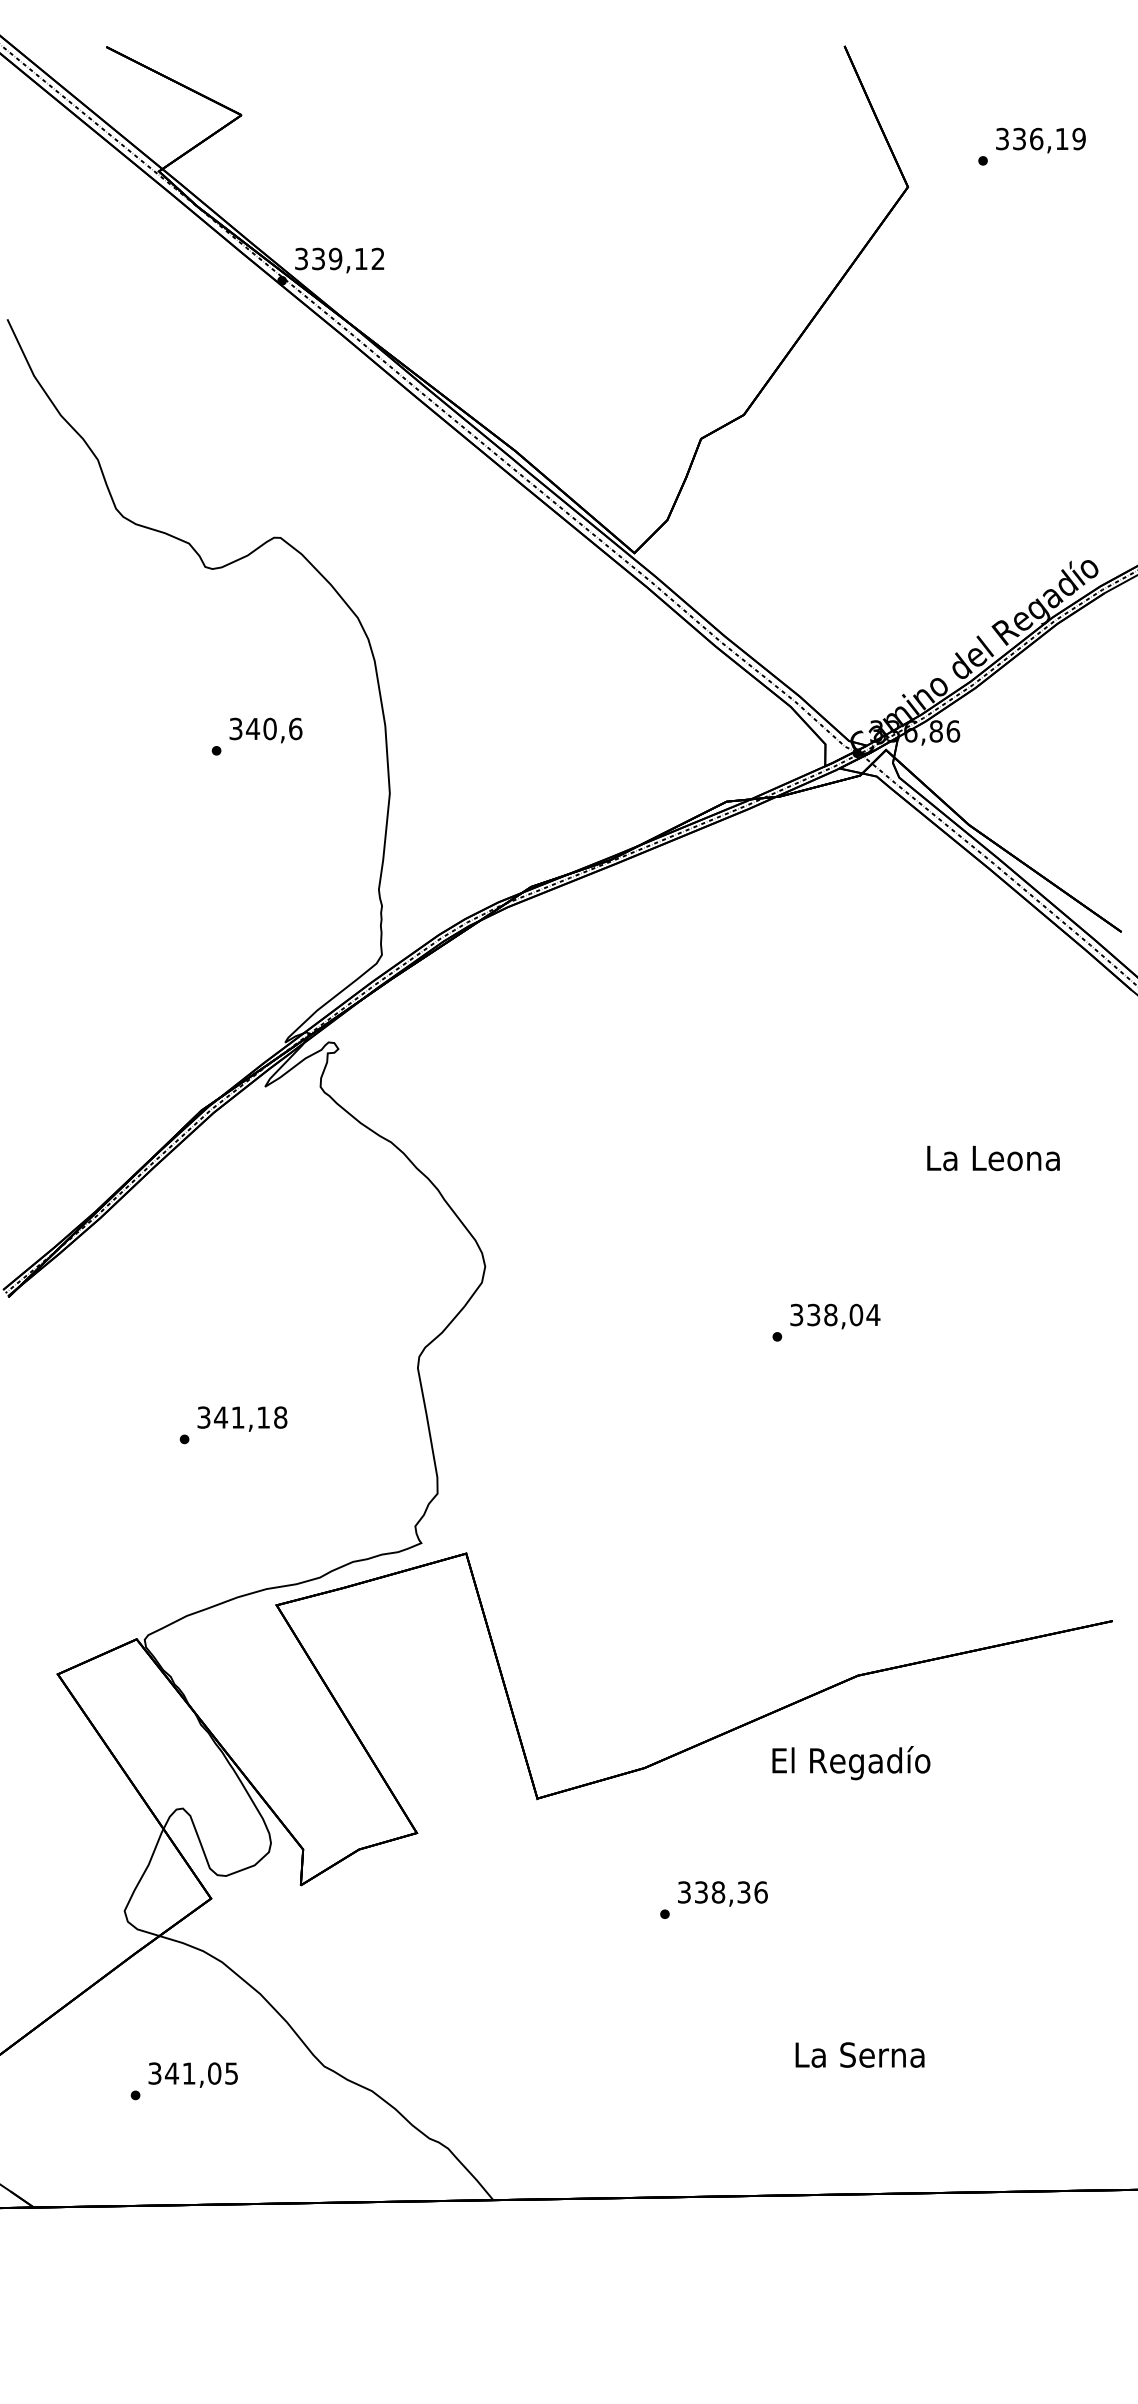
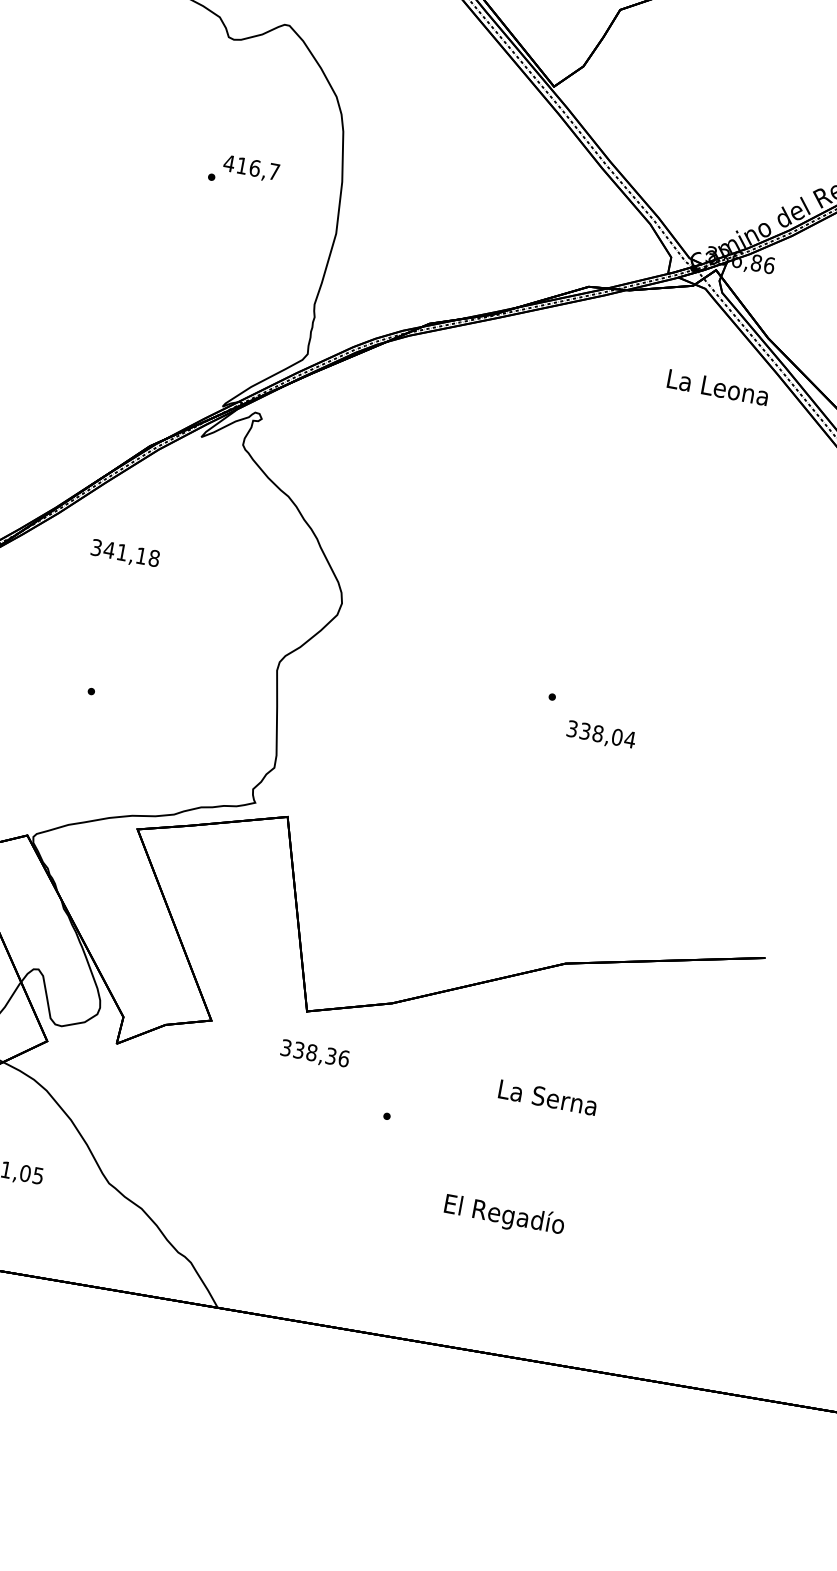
text: (265, 728) -> (251, 167), 340,6 -> 416,7
text: (993, 1158) -> (718, 387), moved
text: (835, 1316) -> (601, 735), moved
text: (242, 1418) -> (125, 553), moved
text: (851, 1763) -> (504, 1216), moved
text: (722, 1893) -> (314, 1054), moved
text: (859, 2054) -> (547, 1097), moved

